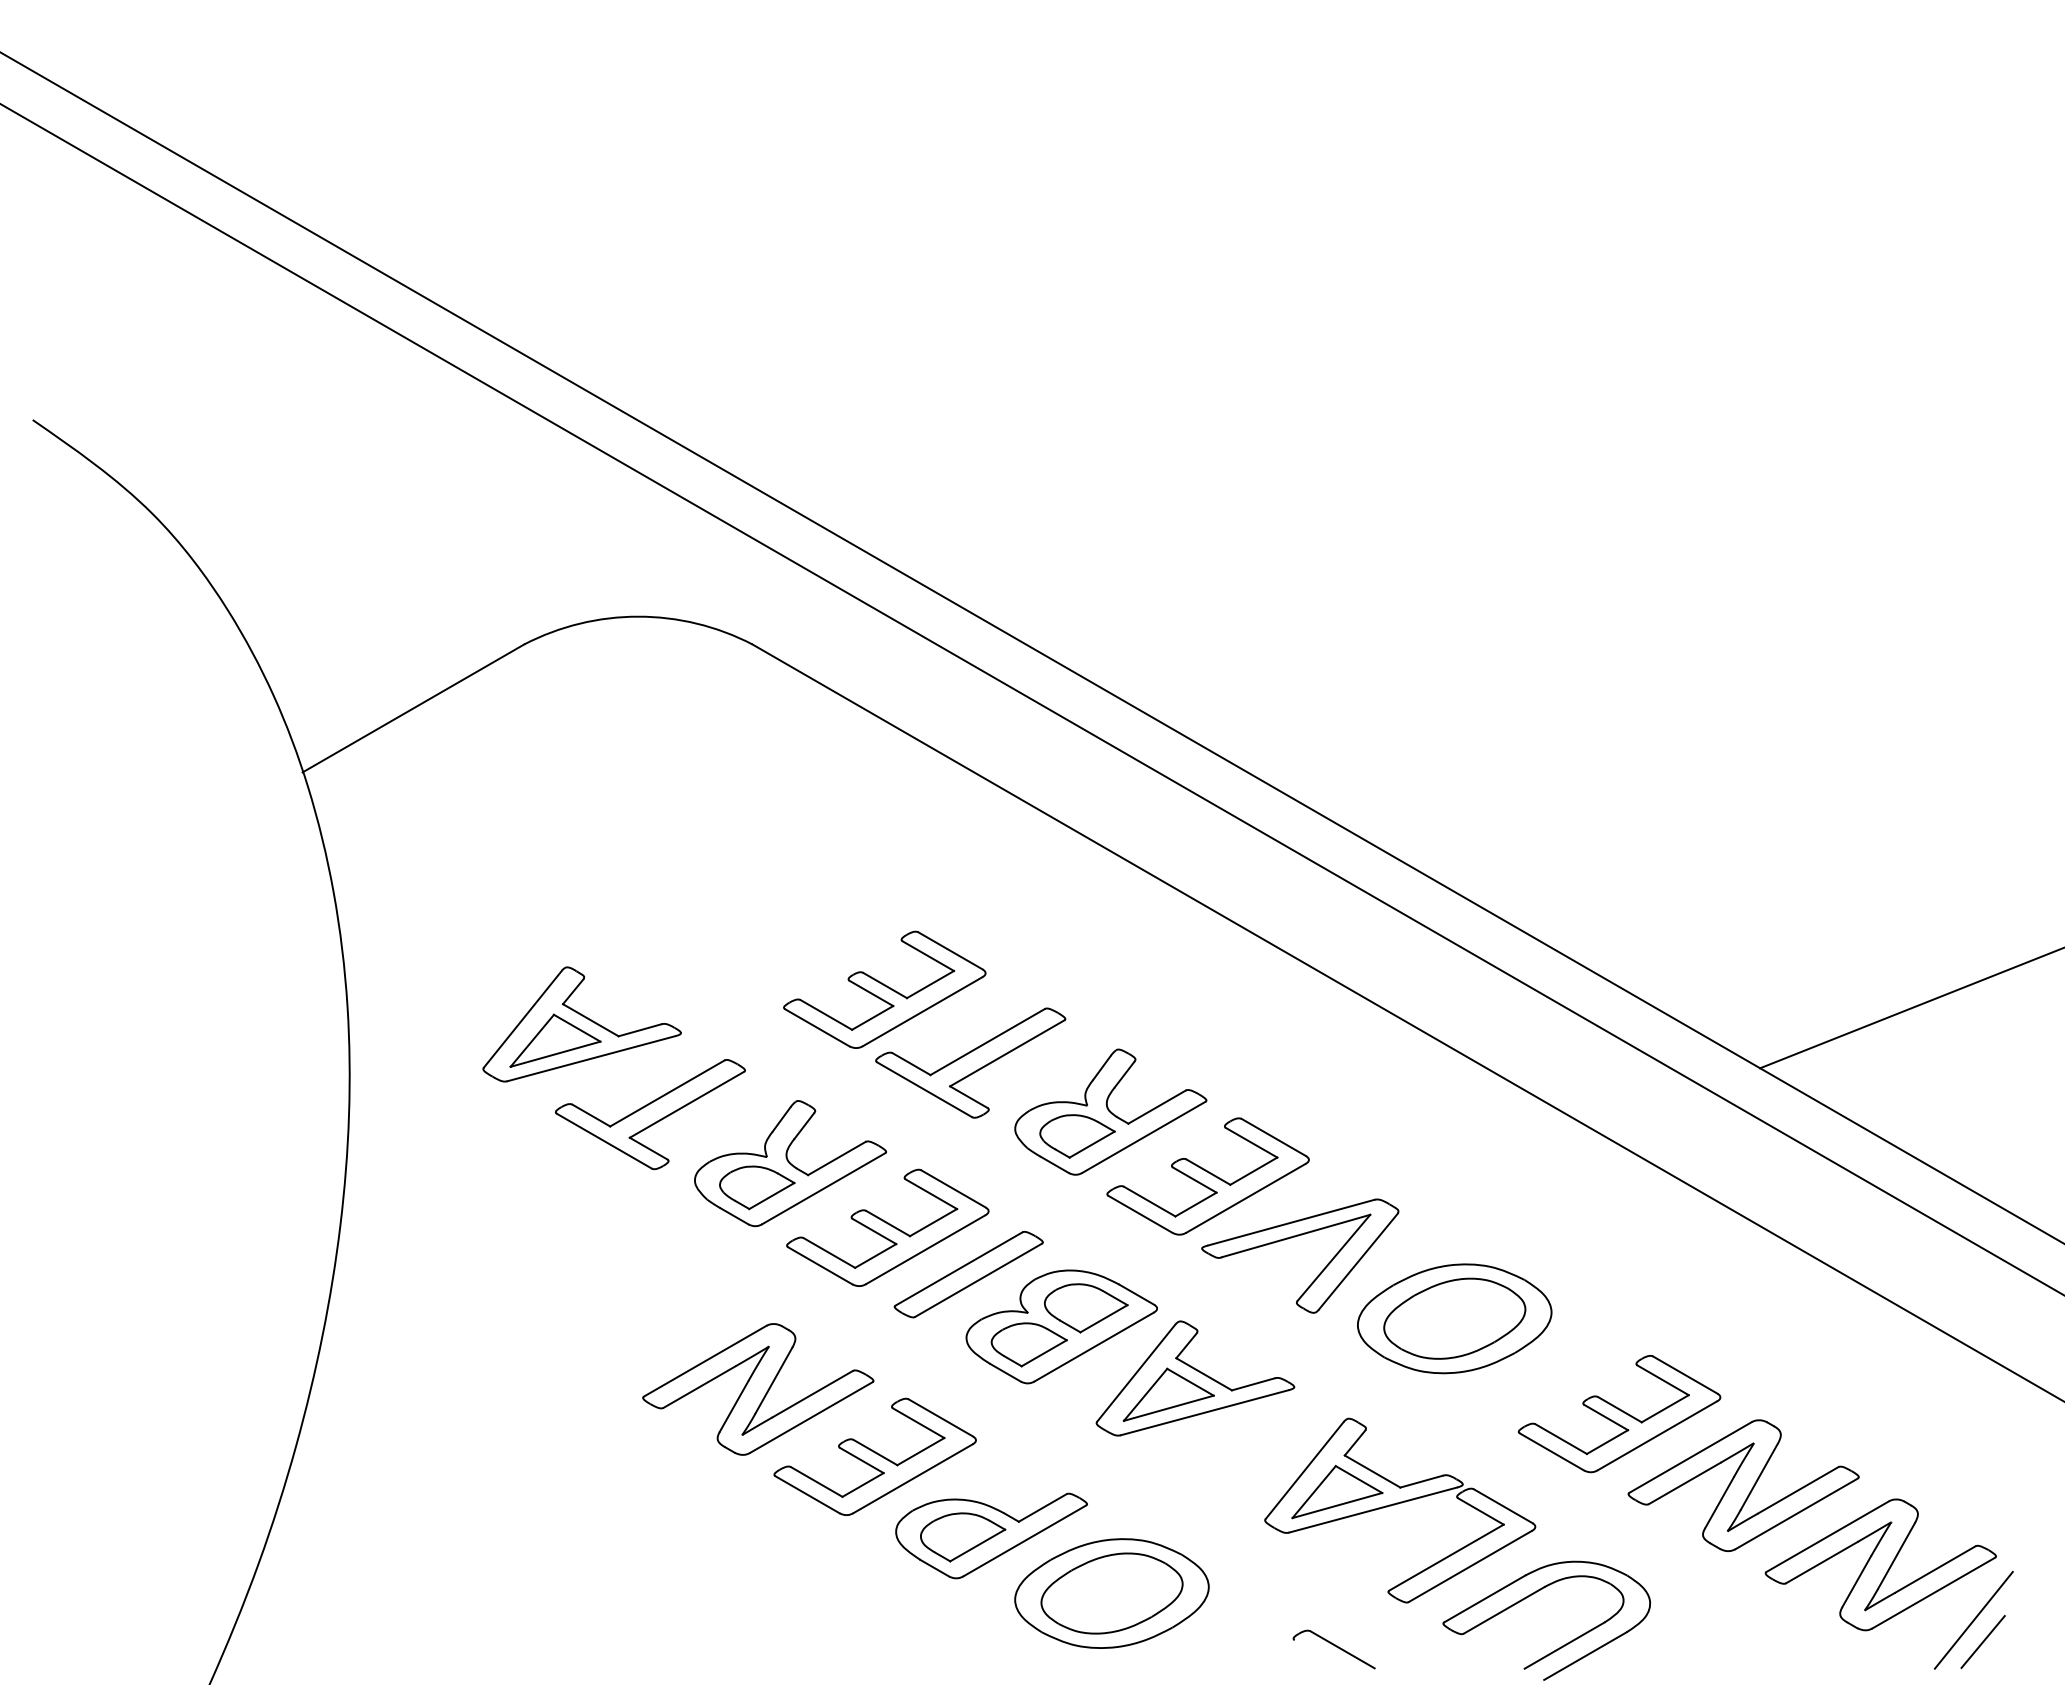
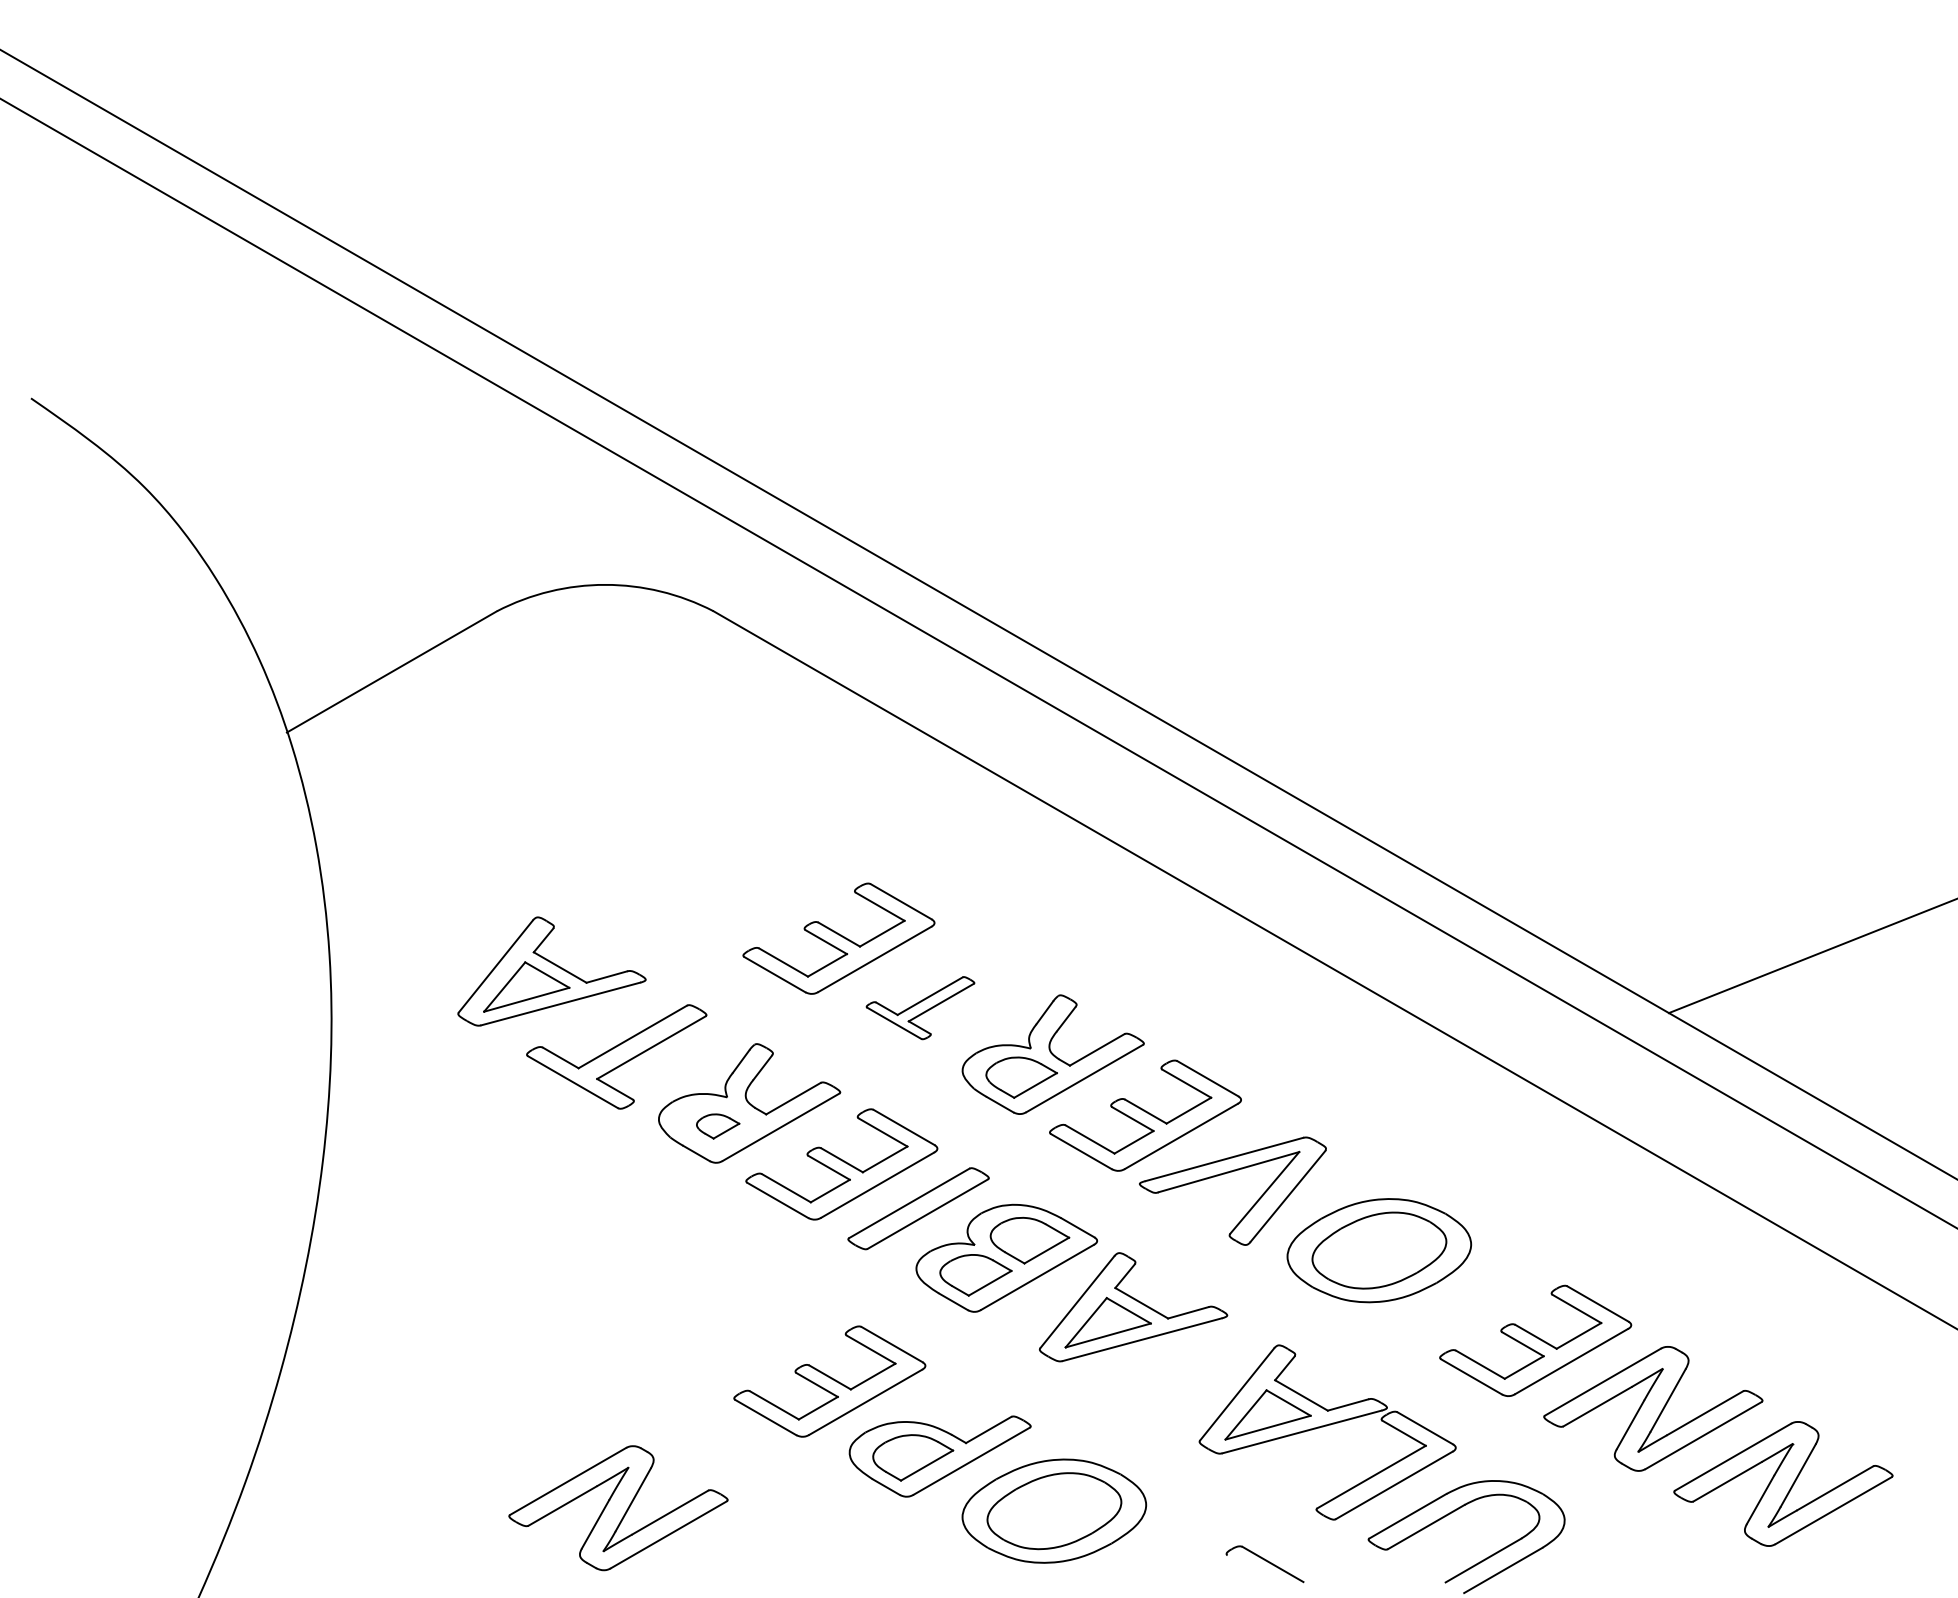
part: (970, 1062) -> (920, 1007), size x0.6
part: (757, 1187) -> (718, 1126), size x0.6
part: (758, 1389) -> (618, 1508), moved
line: (1973, 1619) -> (1871, 1535), removed
line: (1982, 1641) -> (1879, 1556), removed

